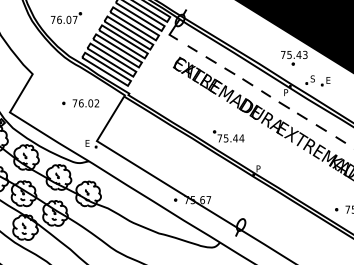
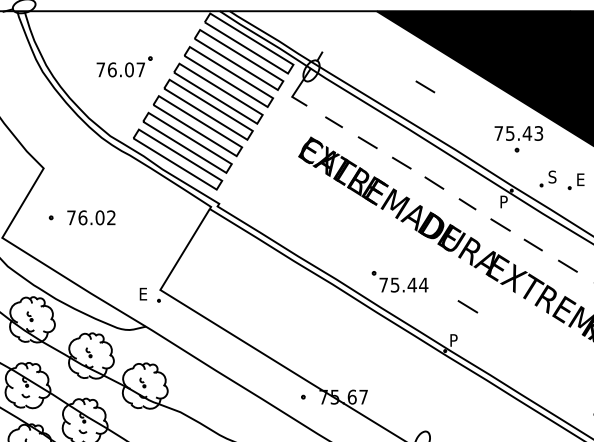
part: (66, 17) -> (125, 65), moved
line: (242, 28) -> (424, 85), added
part: (80, 103) -> (81, 218), moved
line: (265, 150) -> (466, 307), added

